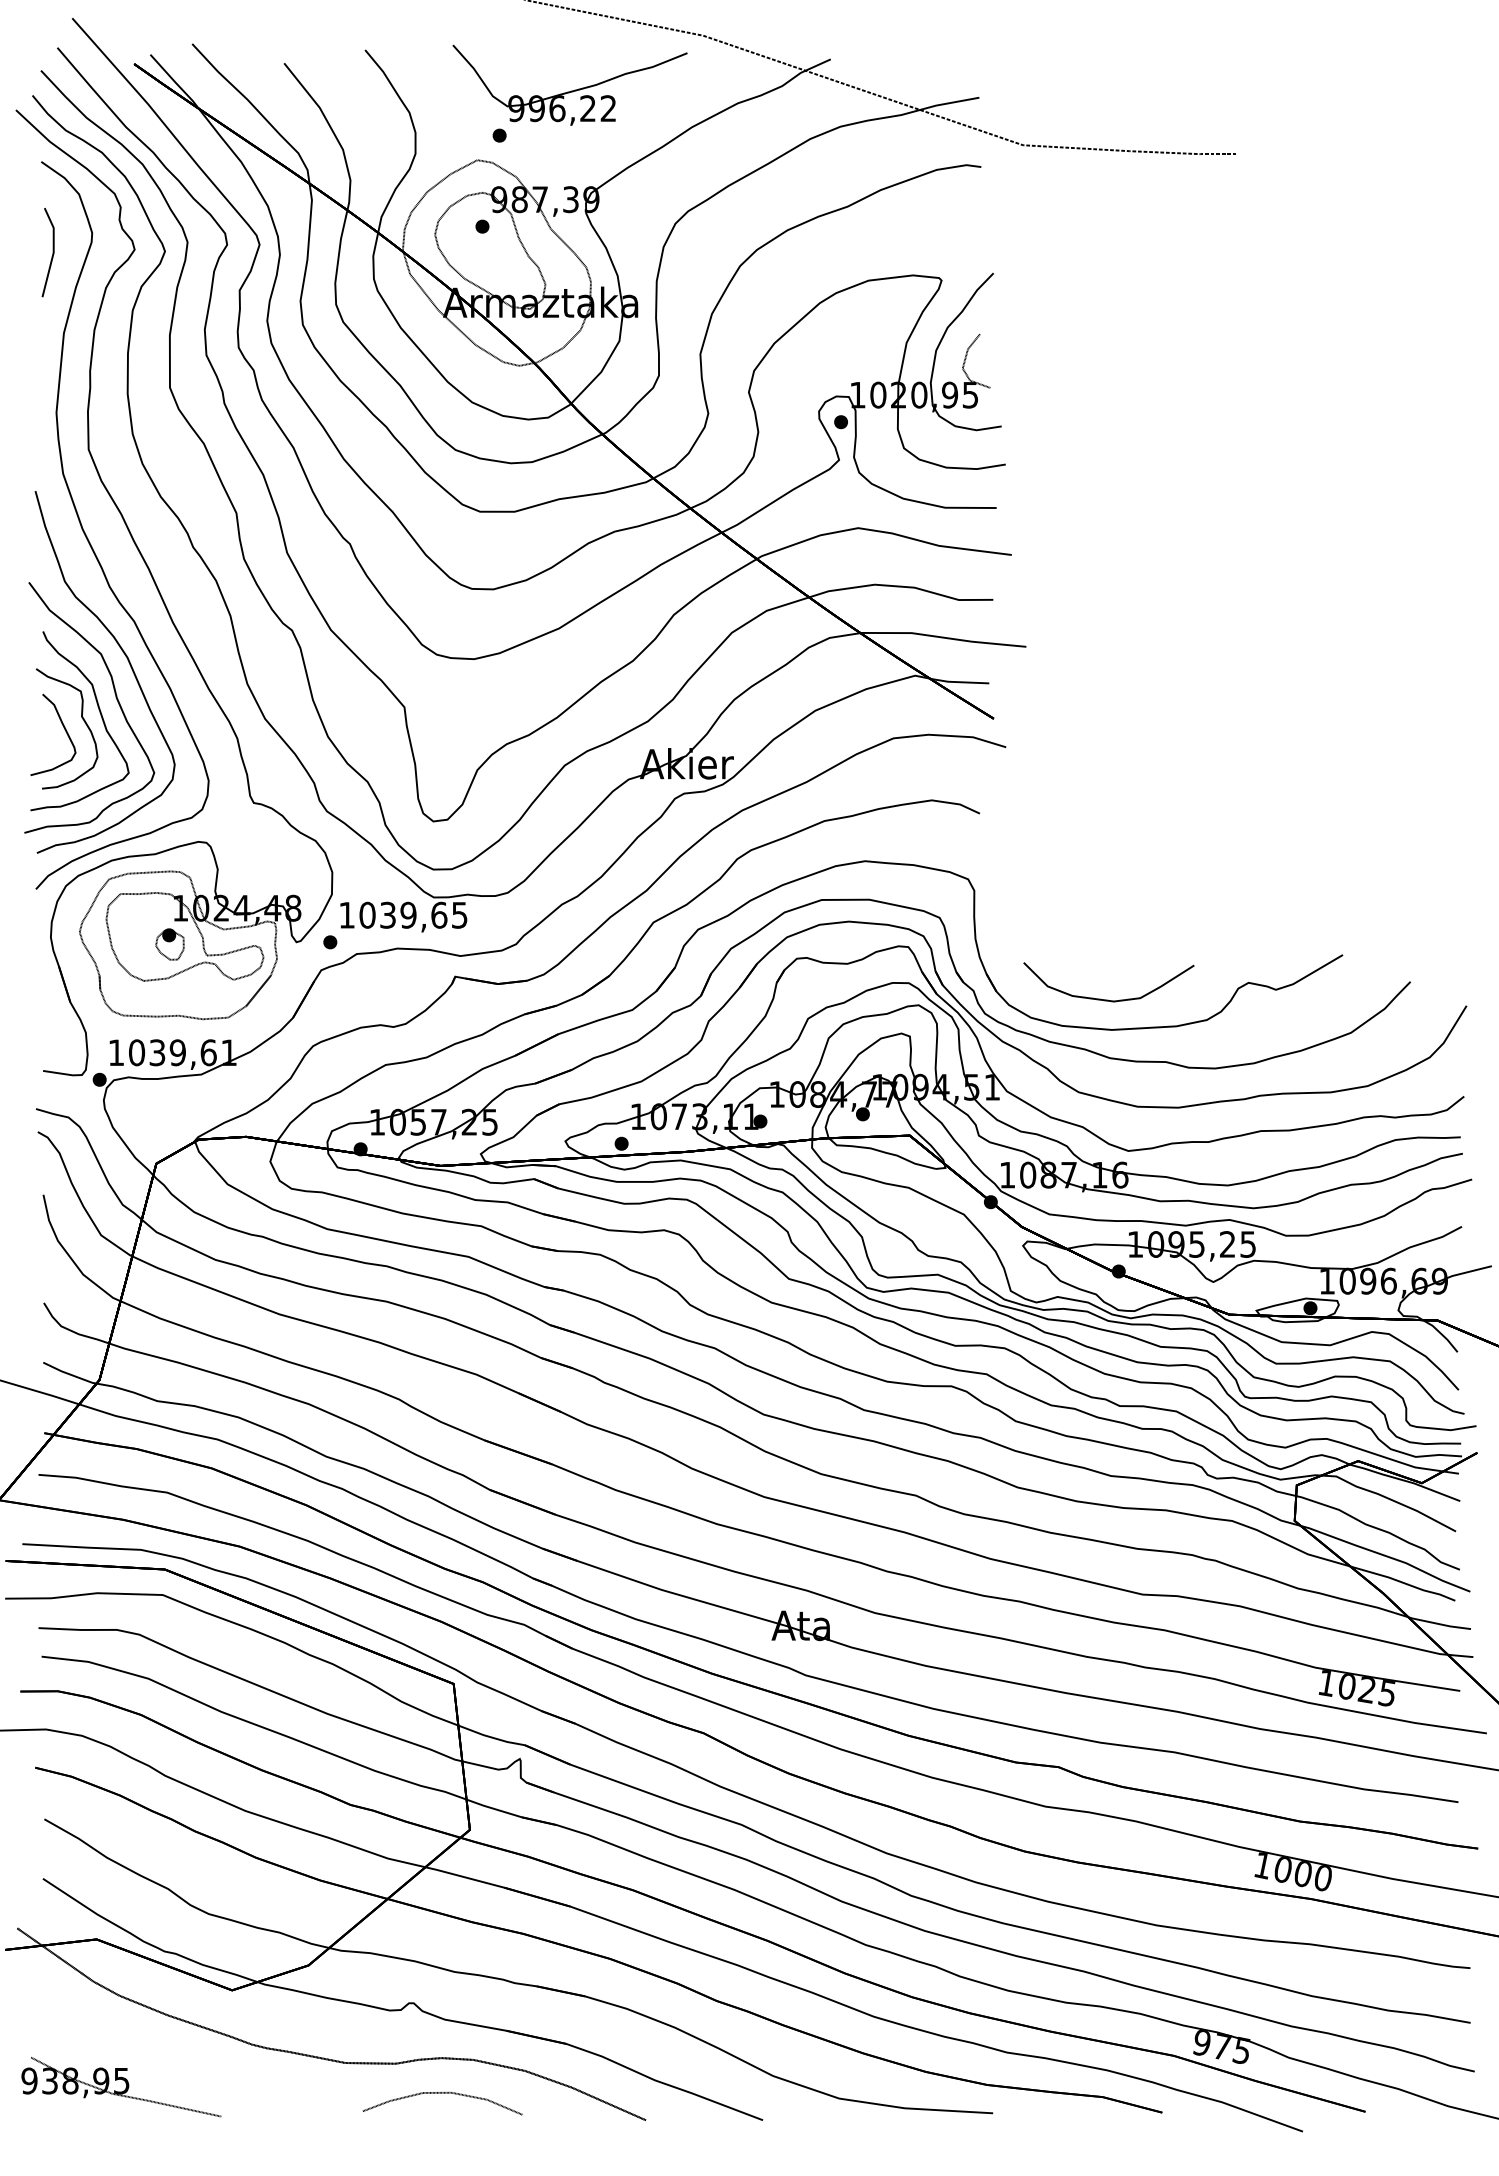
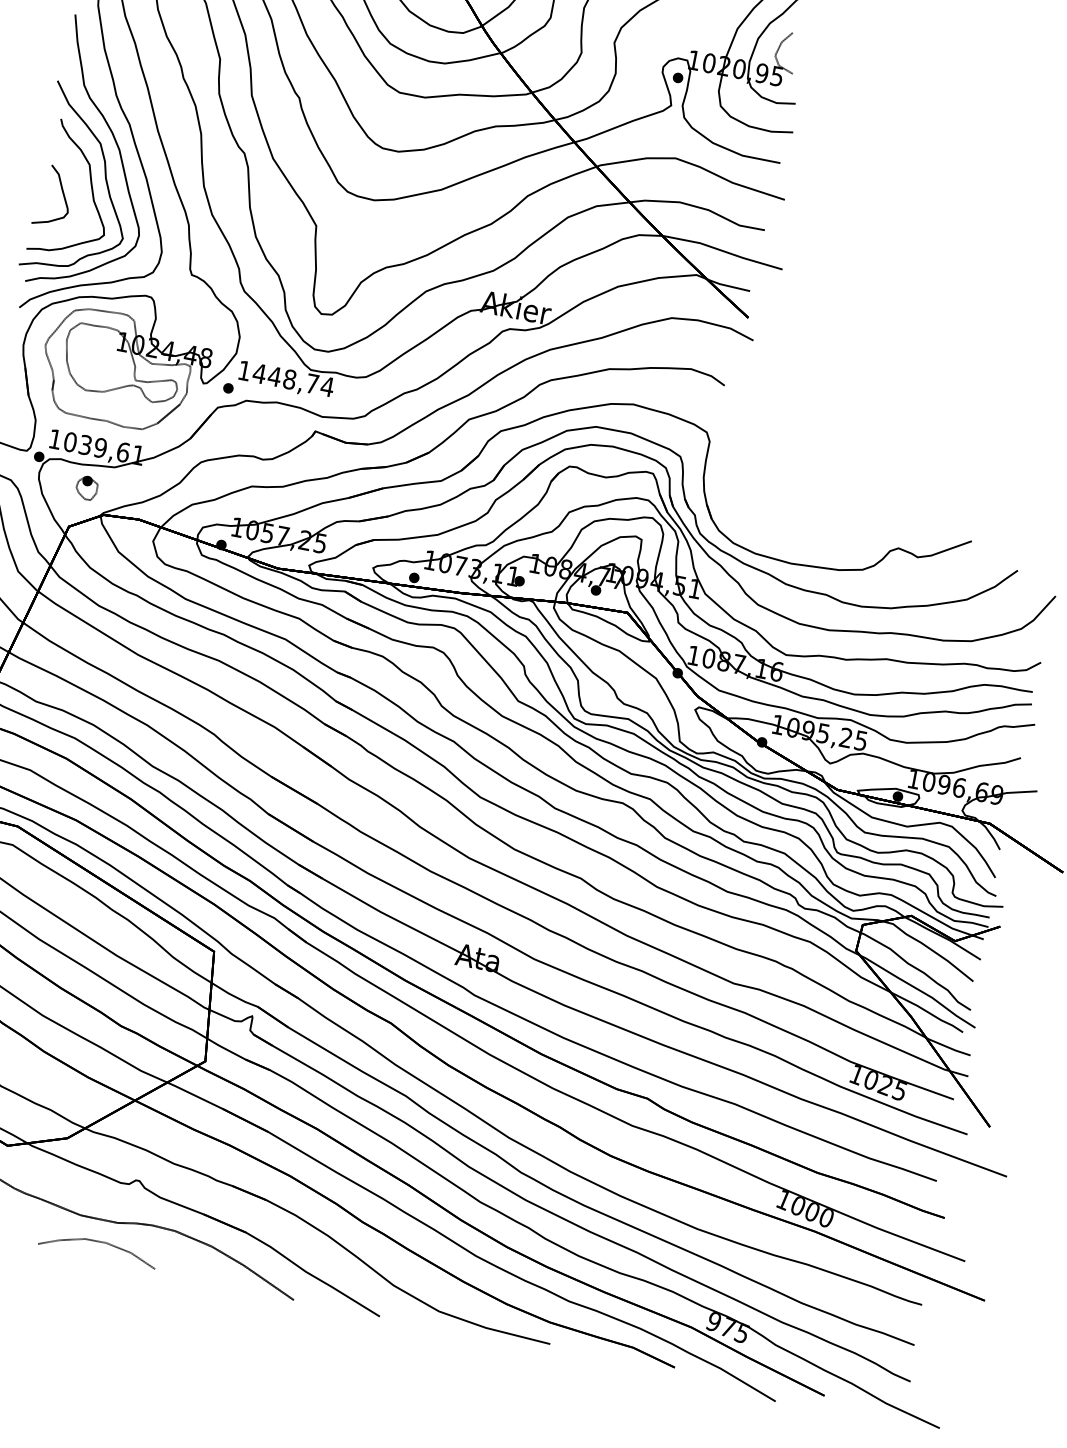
curve: (82, 719) -> (77, 189), removed
text: (413, 914) -> (293, 379), 1039,65 -> 1448,74
part: (169, 944) -> (86, 487), moved
curve: (1108, 999) -> (793, 540), removed
curve: (442, 2093) -> (99, 1242), moved

